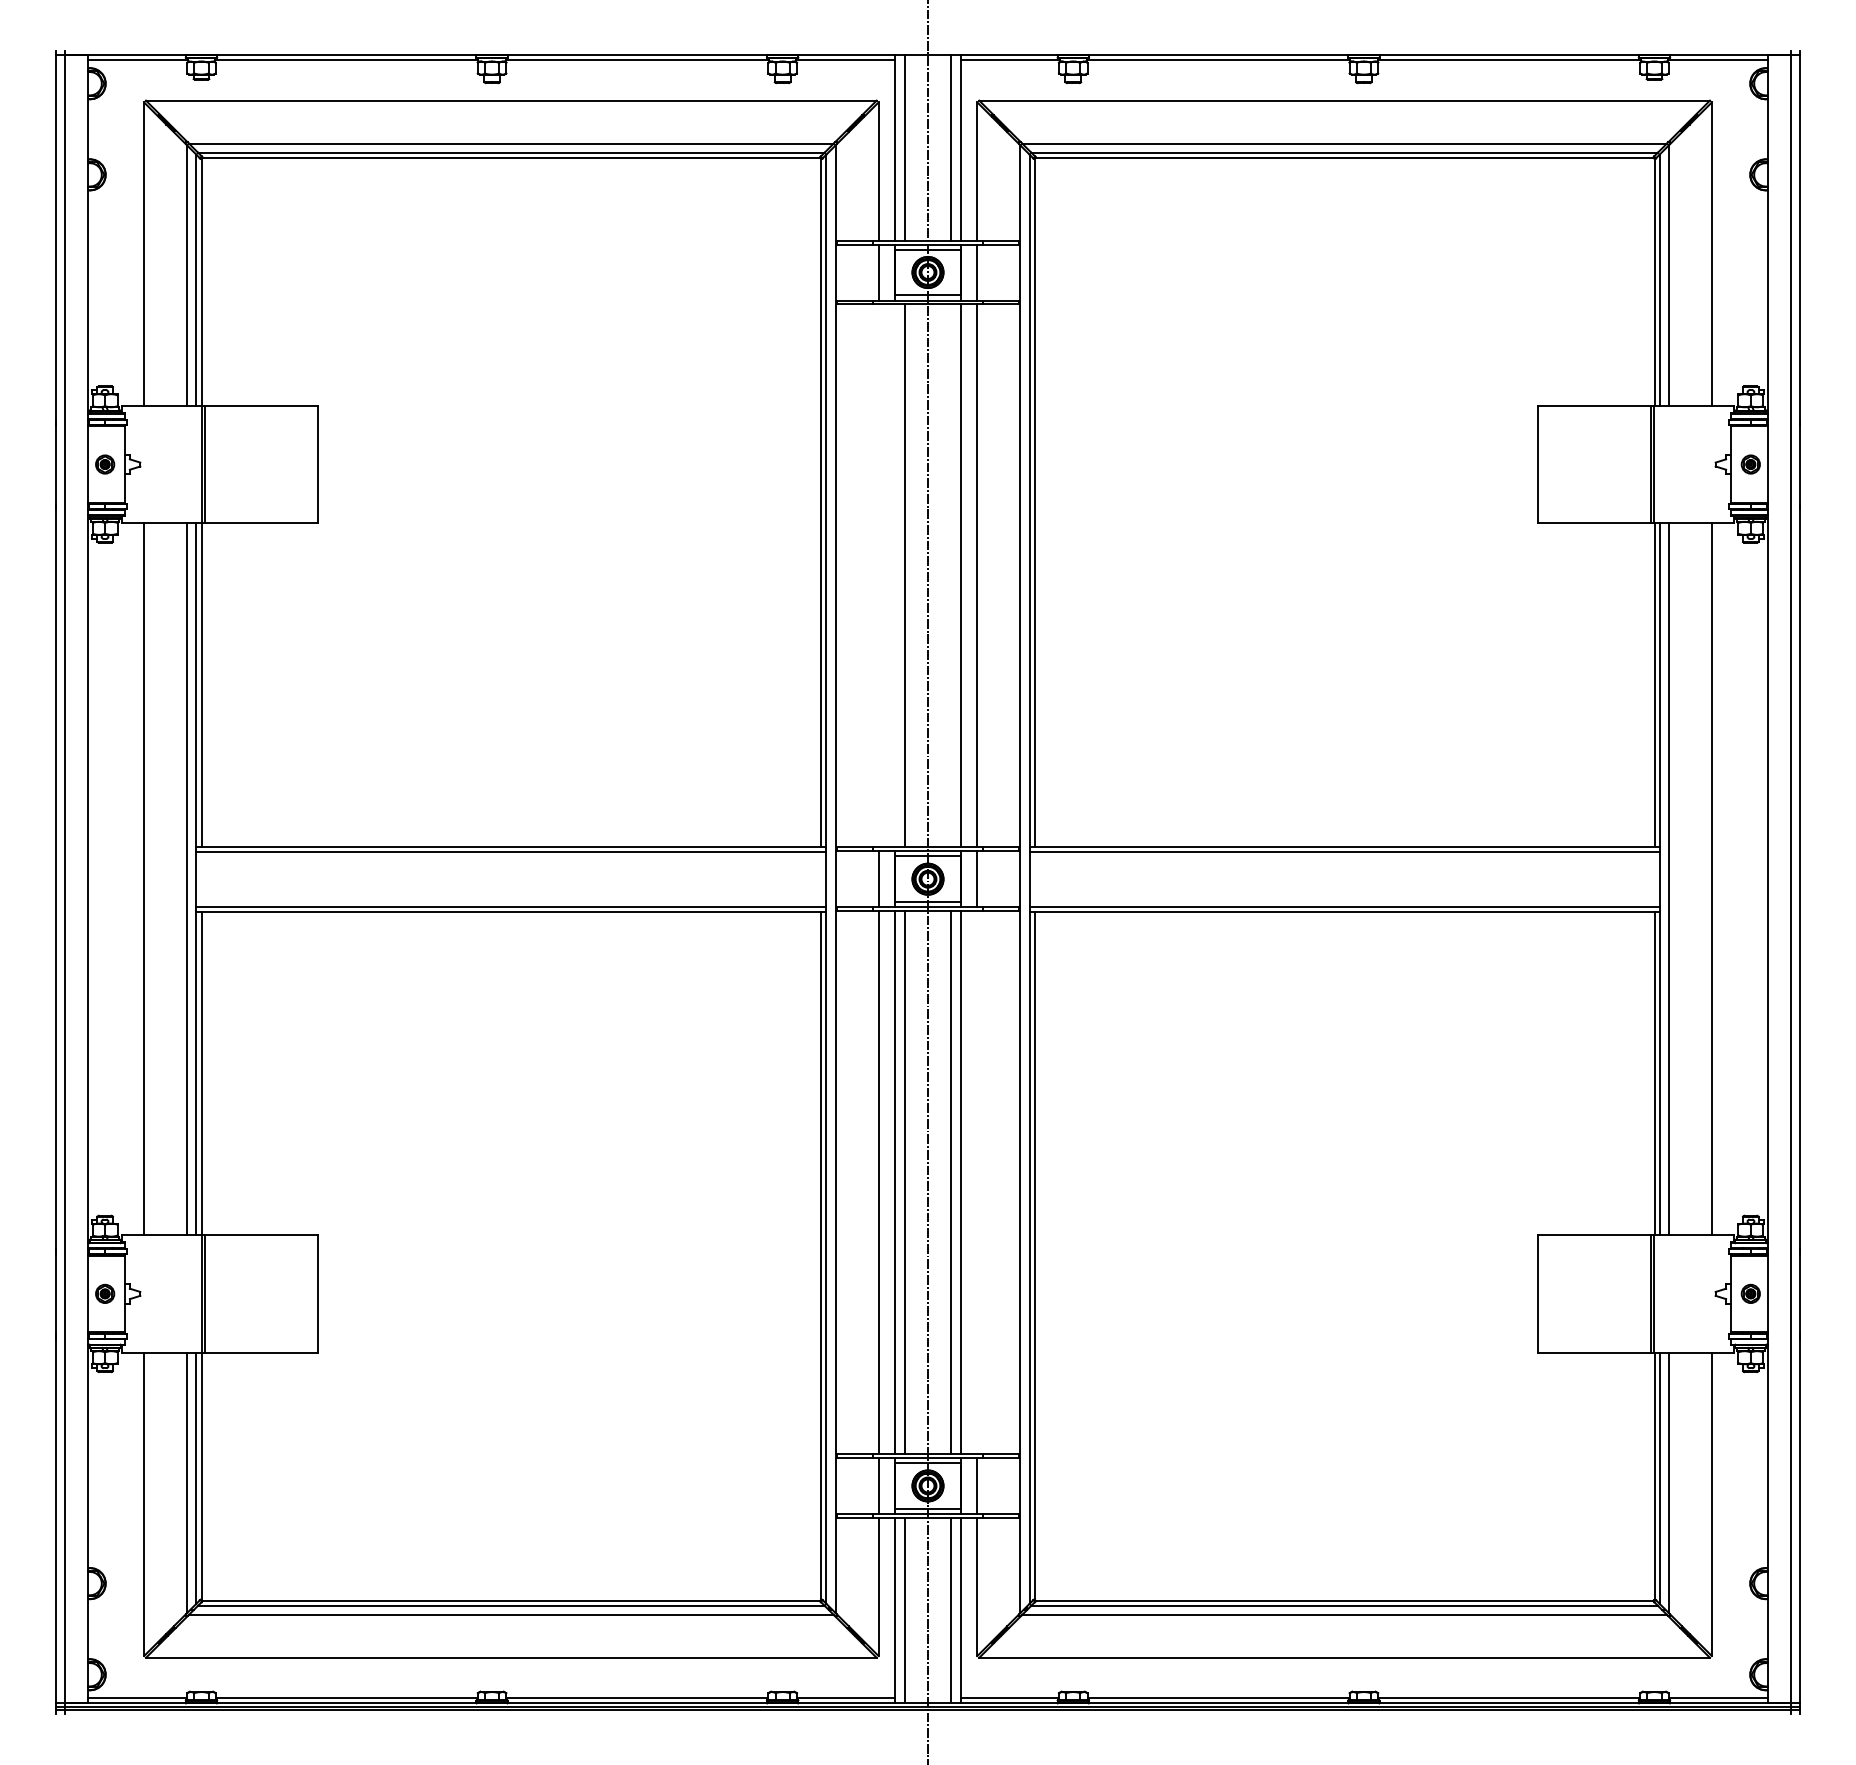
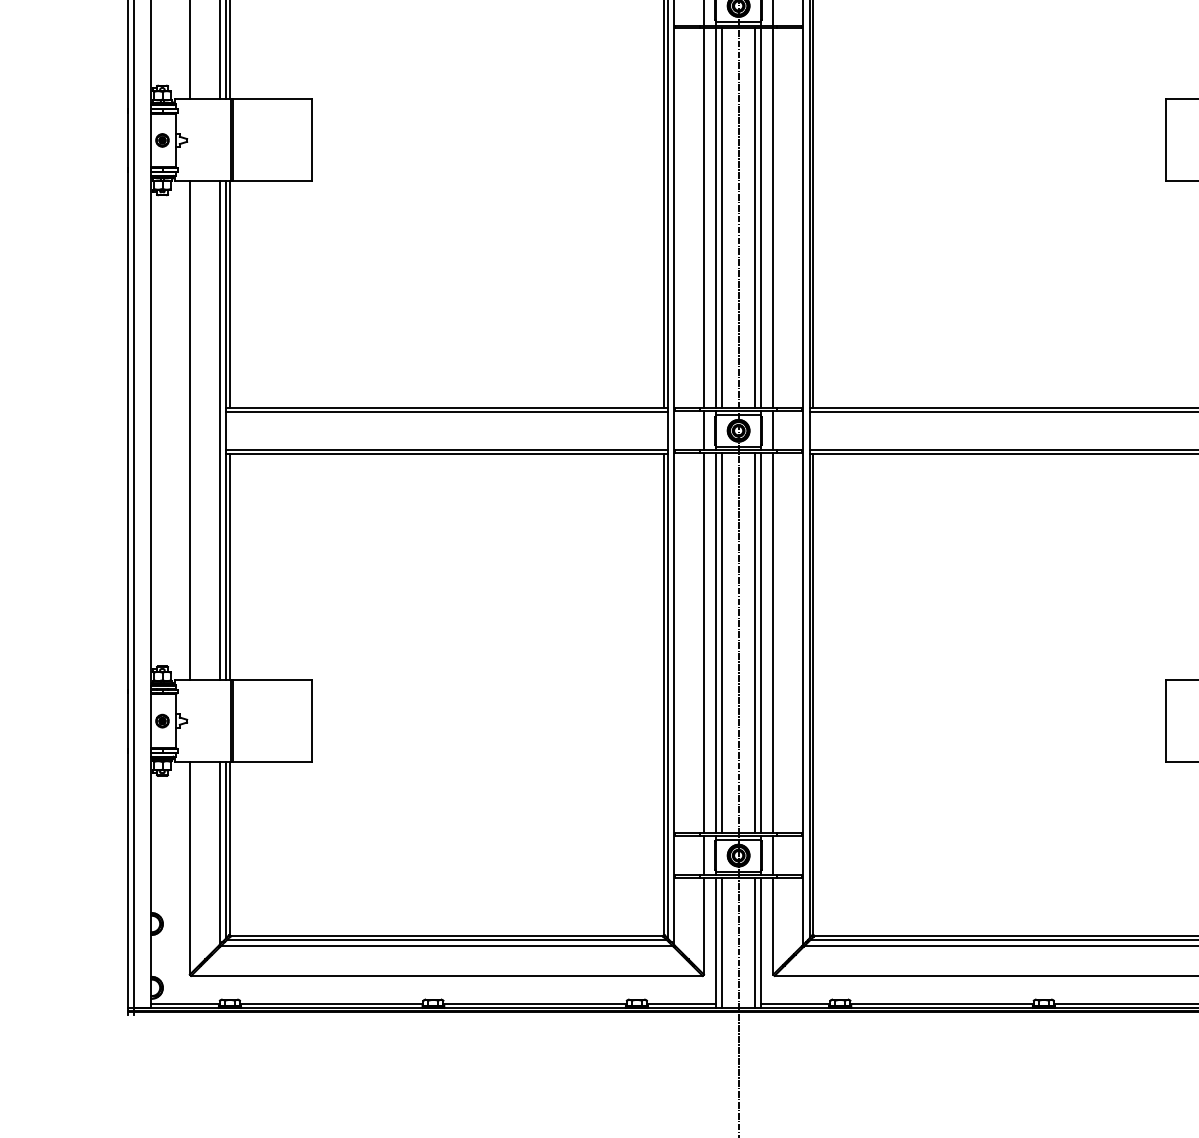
line: (878, 575) -> (703, 218), added
line: (895, 575) -> (715, 218), added
line: (951, 575) -> (755, 218), added
line: (977, 1182) -> (773, 643), added

